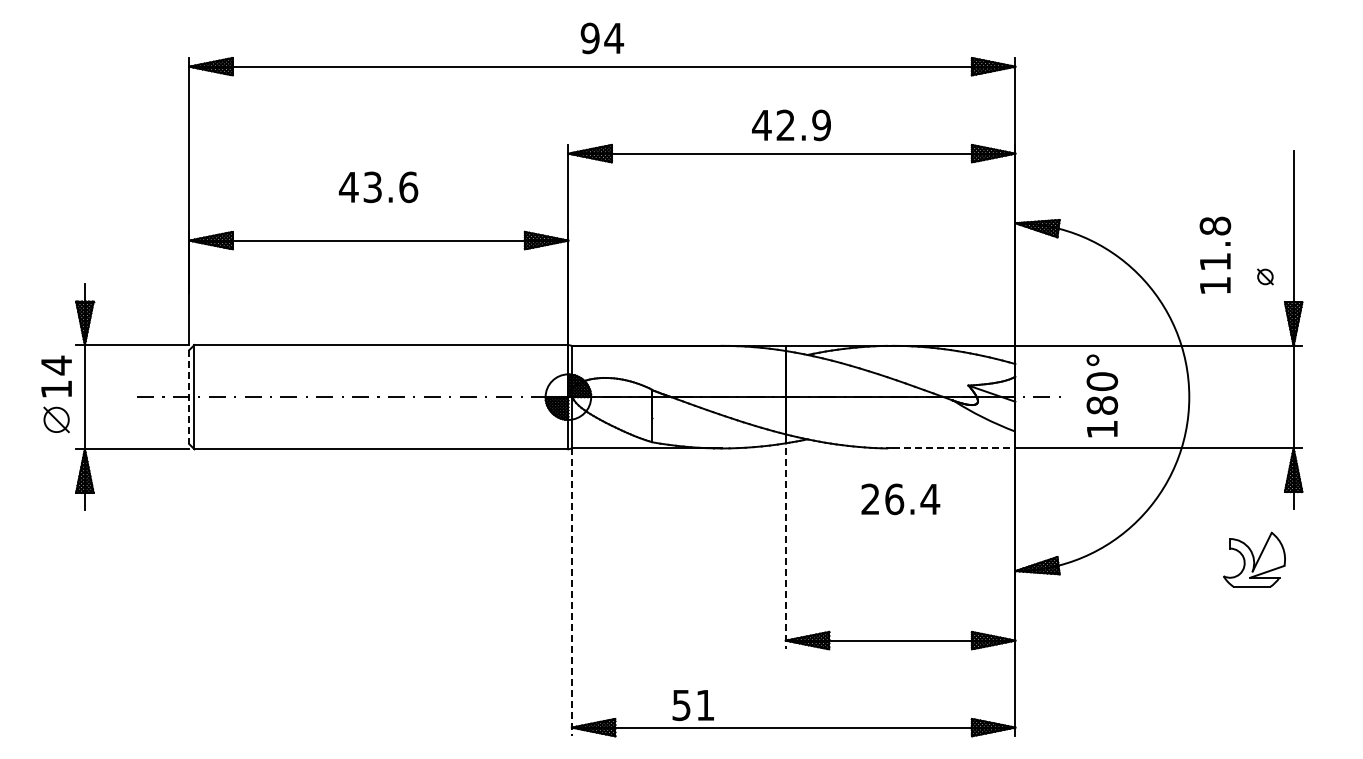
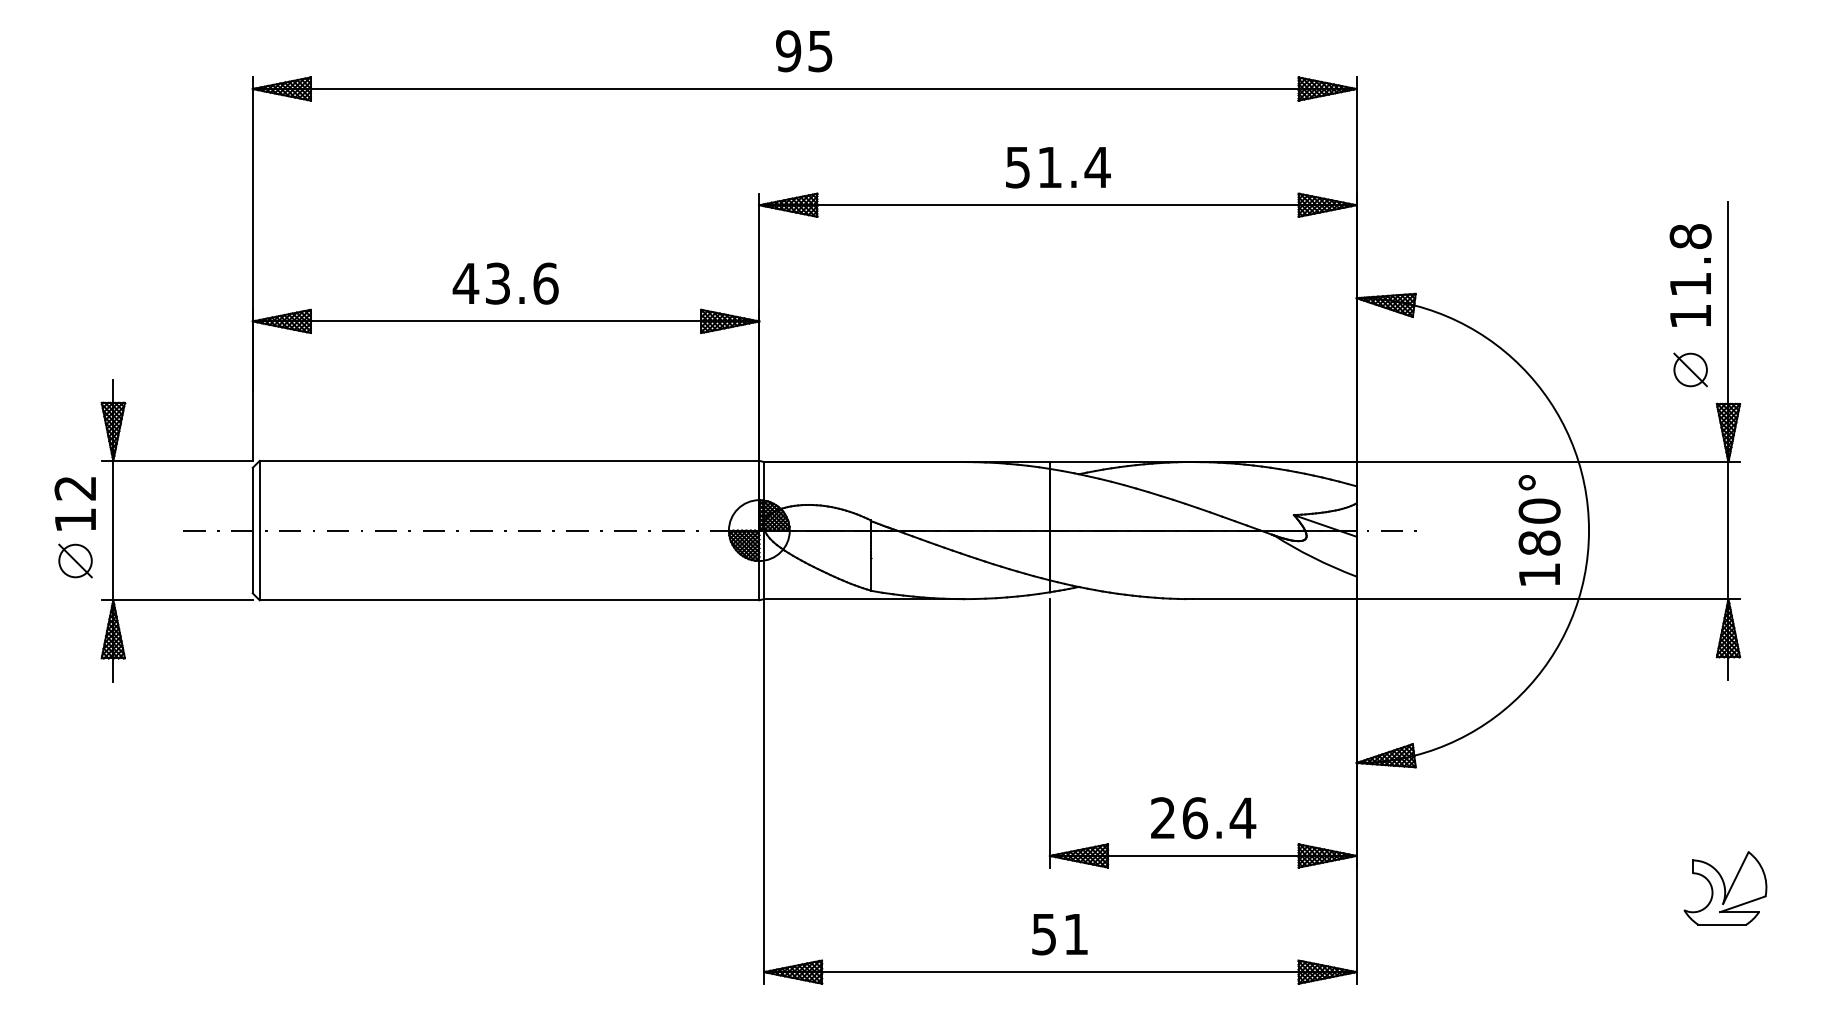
text: (614, 38) -> (820, 51), 94 -> 95
text: (791, 125) -> (1057, 167), 42.9 -> 51.4
text: (378, 187) -> (505, 283), moved
text: (1215, 254) -> (1690, 274), moved
part: (1265, 276) -> (1690, 369), size x1.67
text: (55, 365) -> (74, 488), 14 -> 12
text: (1102, 395) -> (1539, 529), moved
line: (189, 397) -> (253, 531), dashed -> solid
line: (954, 448) -> (1275, 599), dashed -> solid
text: (900, 499) -> (1203, 818), moved
line: (785, 549) -> (1049, 734), dashed -> solid
part: (1254, 559) -> (1725, 887), moved
line: (571, 592) -> (763, 791), dashed -> solid
text: (692, 705) -> (1058, 934), moved

